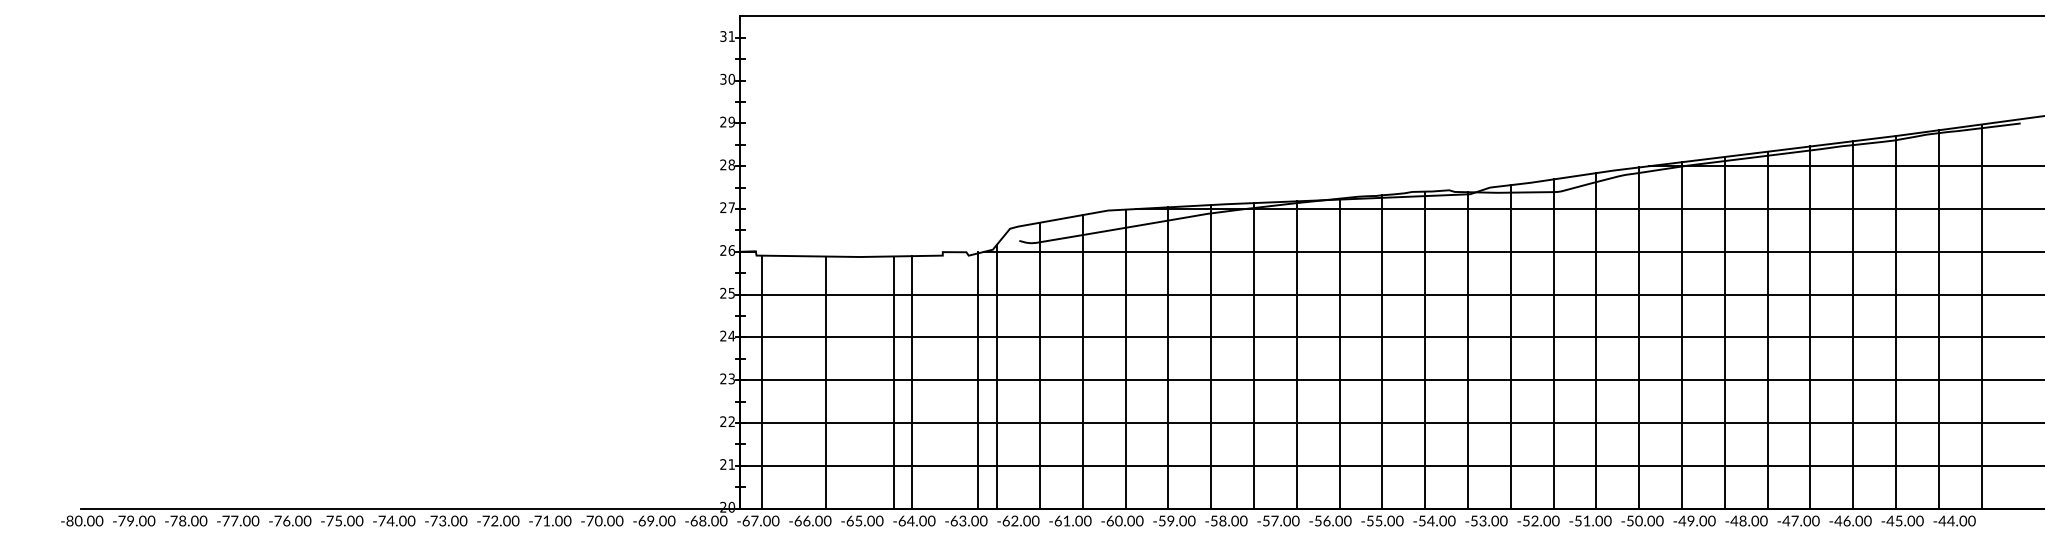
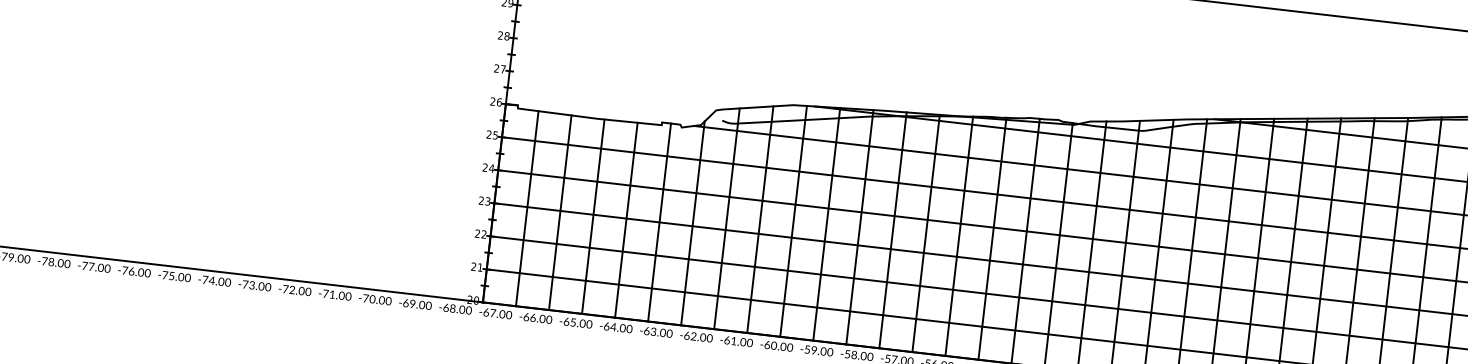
line: (978, 380) -> (659, 222), moved
line: (762, 381) -> (527, 208), moved
line: (893, 382) -> (593, 216), moved

